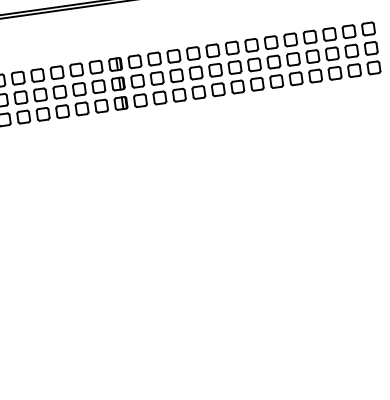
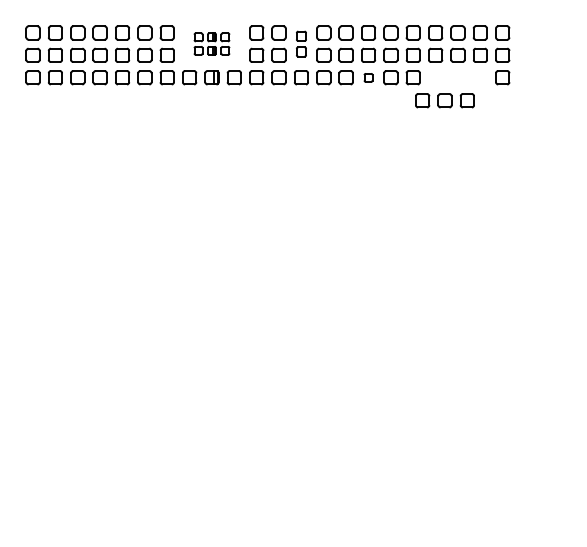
part: (194, 62) -> (301, 43), size x0.7
part: (116, 73) -> (211, 43), size x0.6
part: (334, 73) -> (444, 100), moved
part: (257, 84) -> (368, 77), size x0.6

